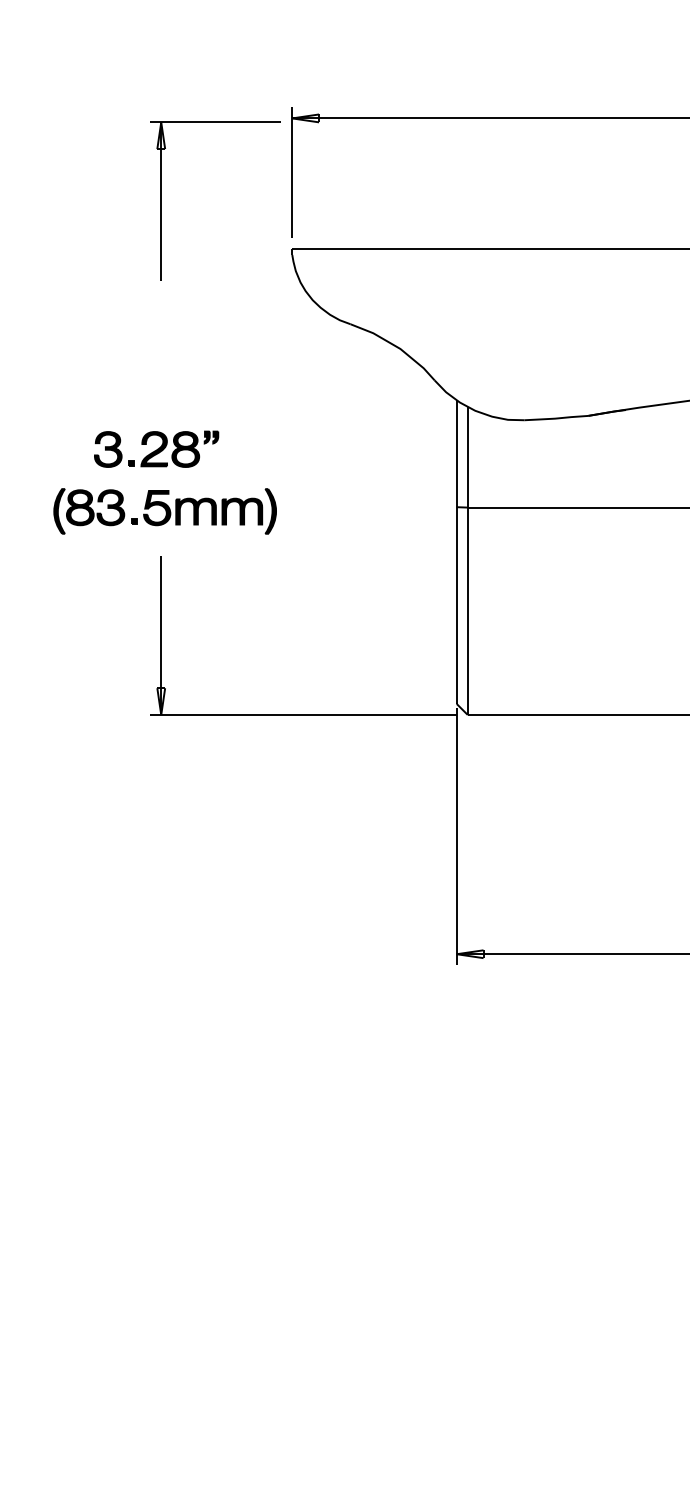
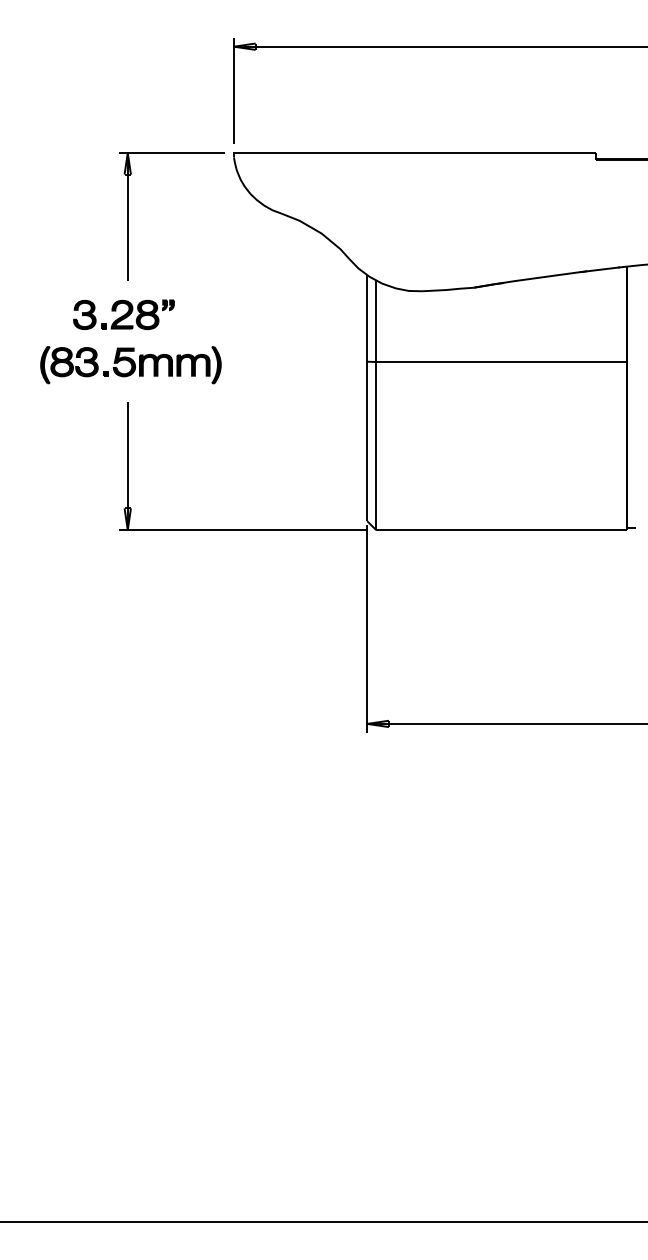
part: (162, 200) -> (128, 216), moved

